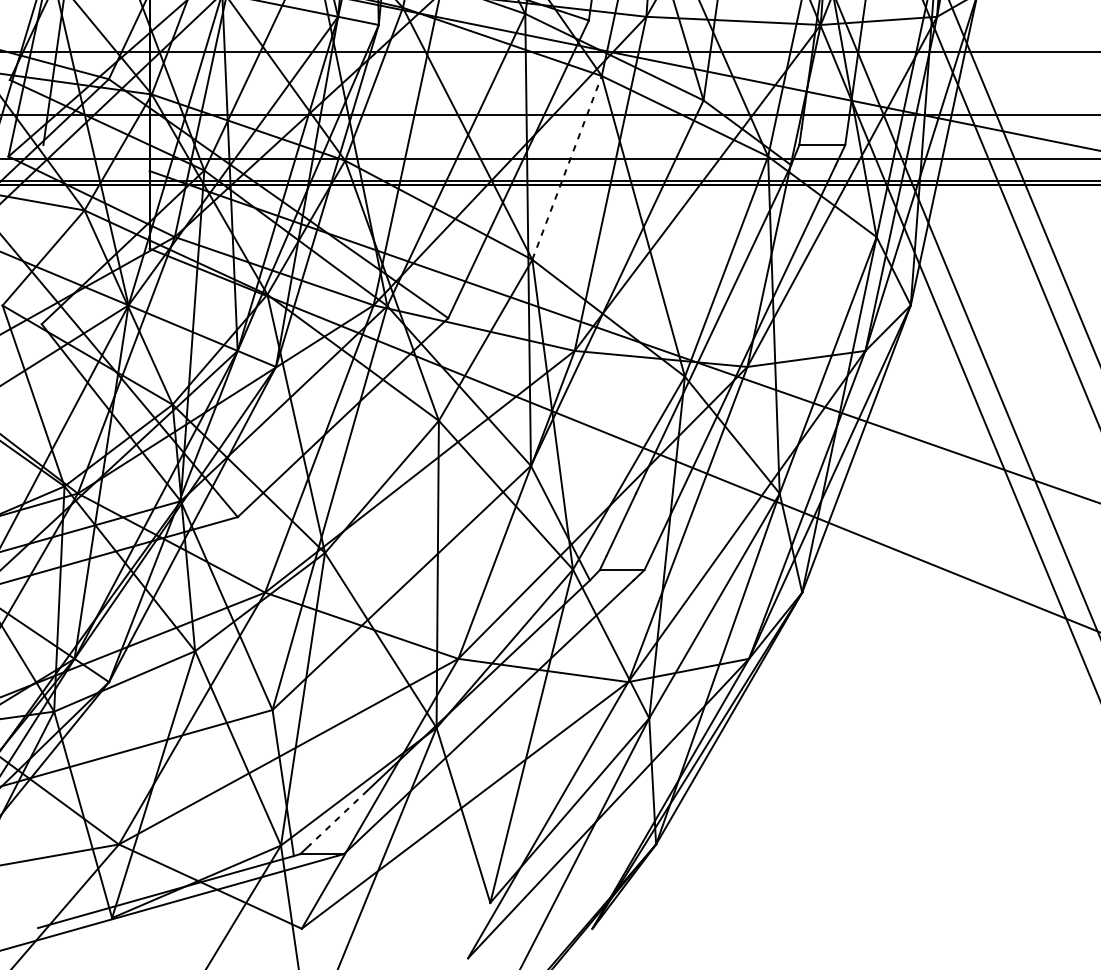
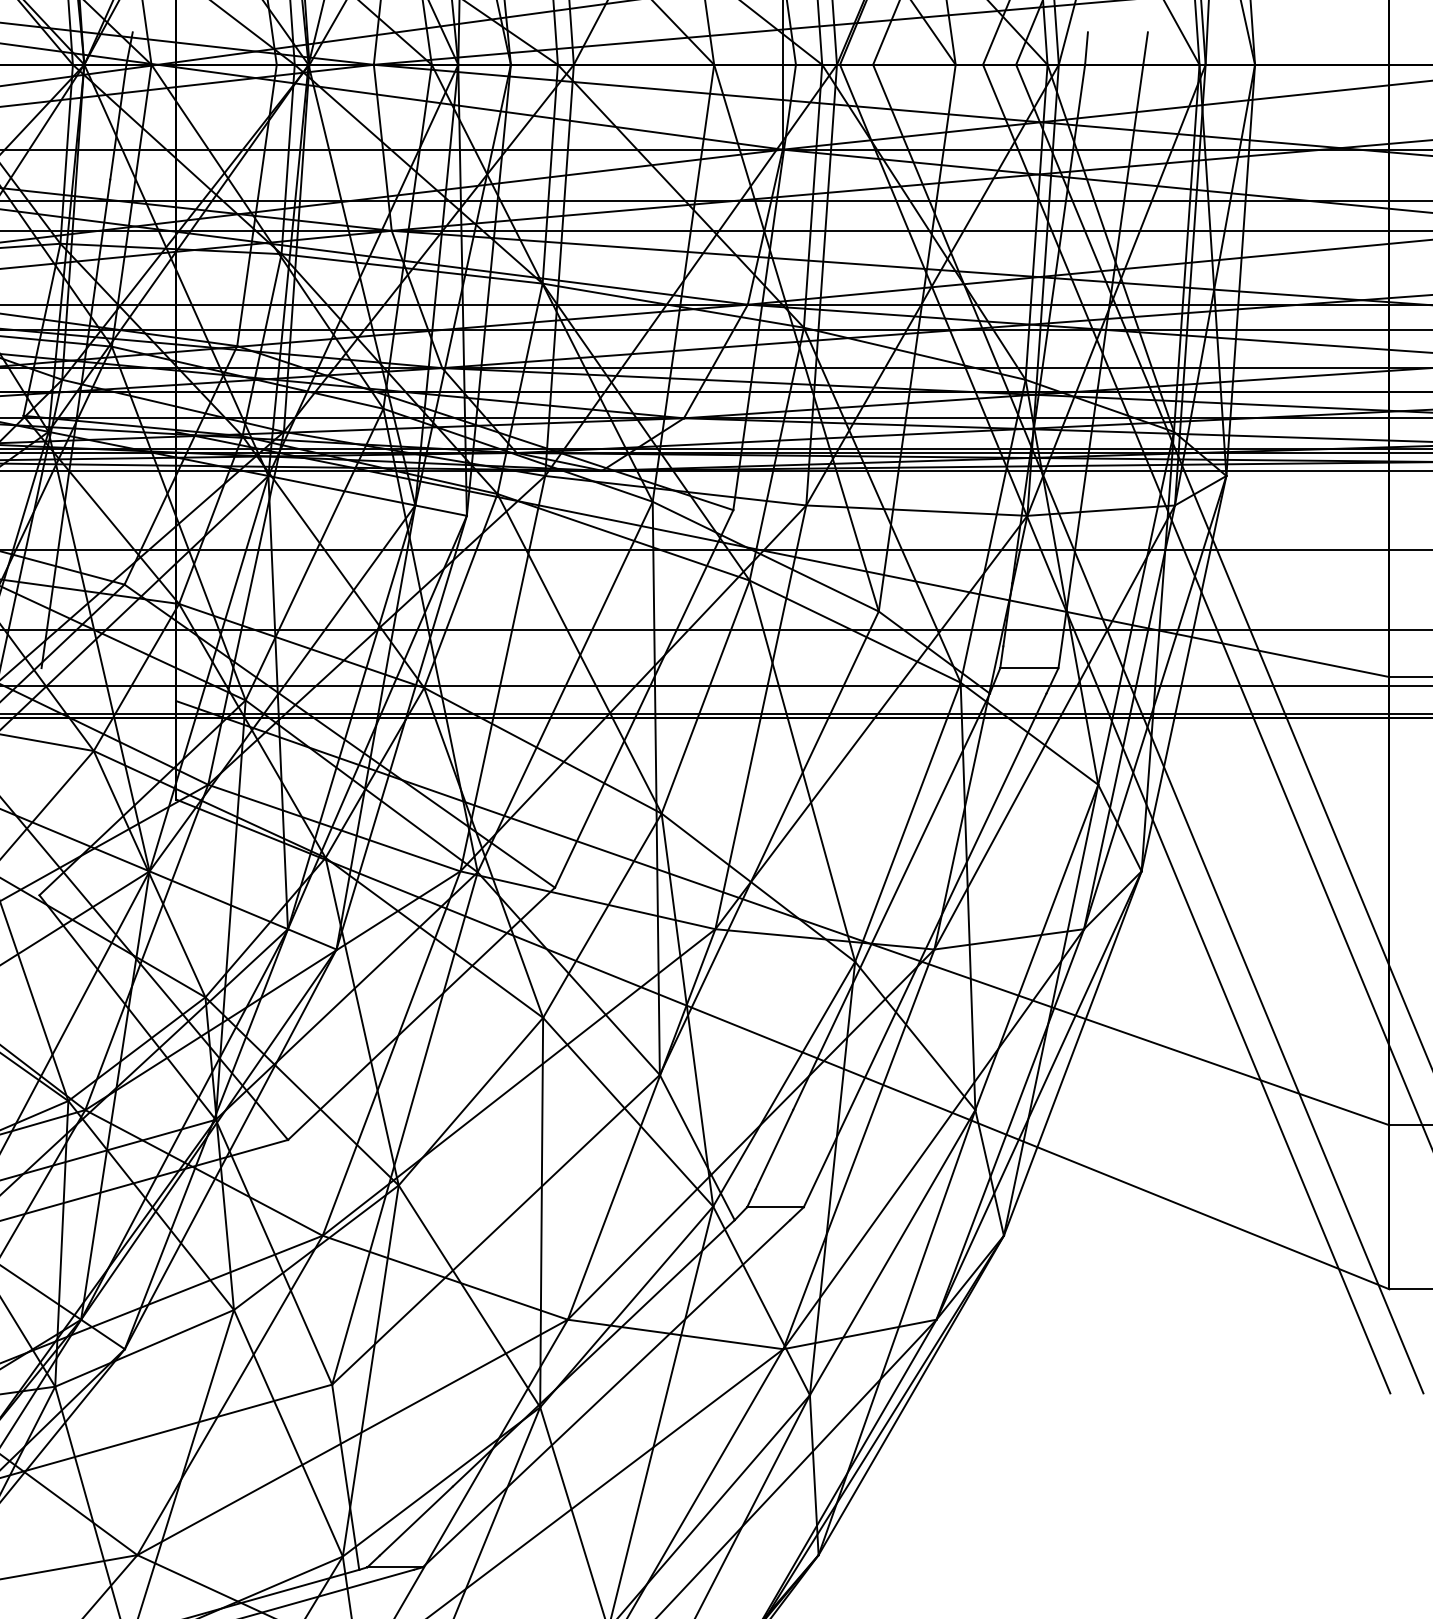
line: (566, 168) -> (705, 697), dashed -> solid
line: (338, 817) -> (415, 1521), dashed -> solid

